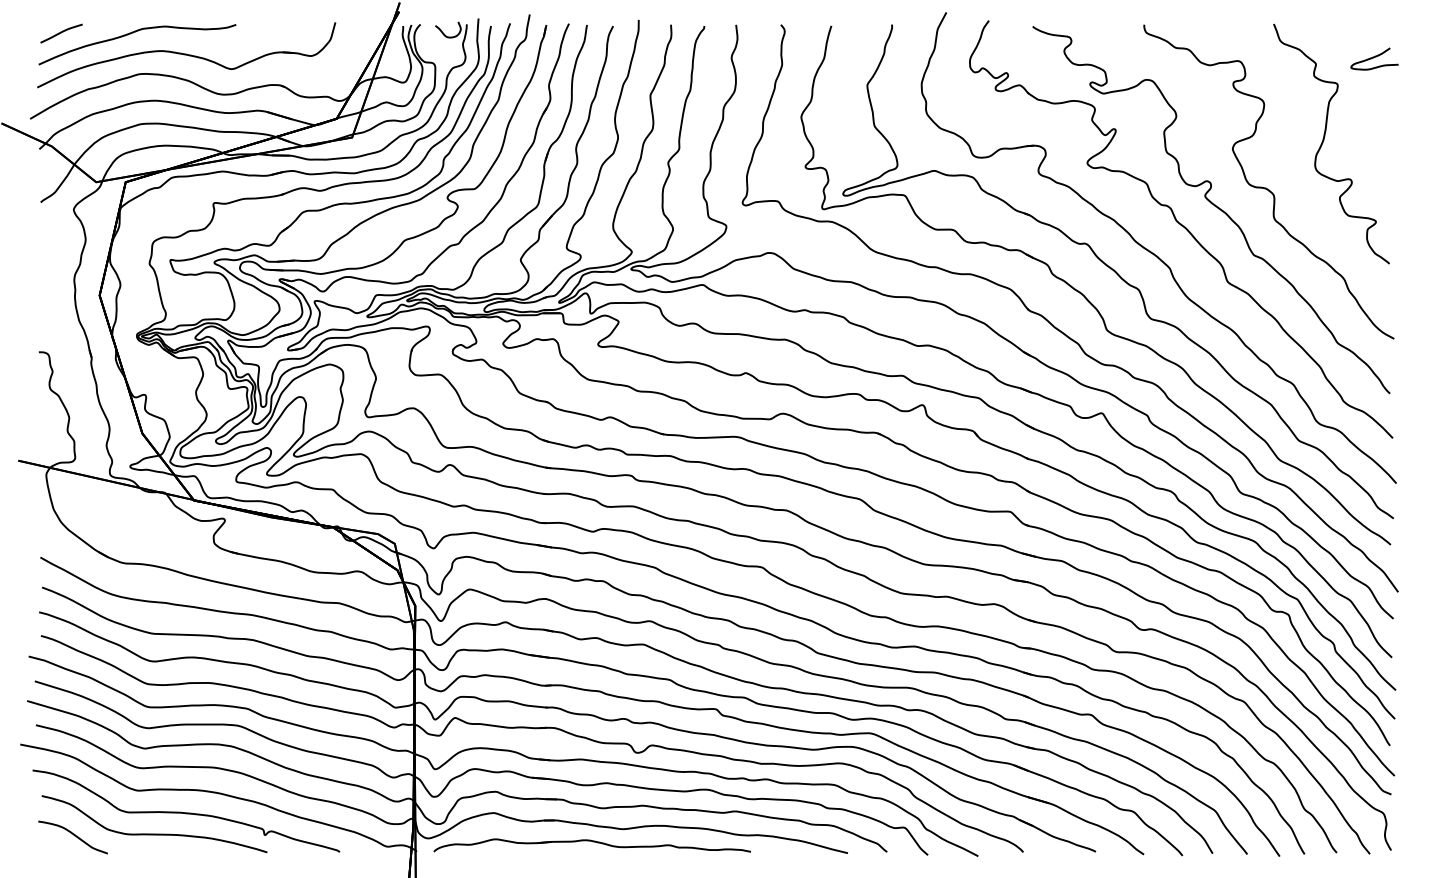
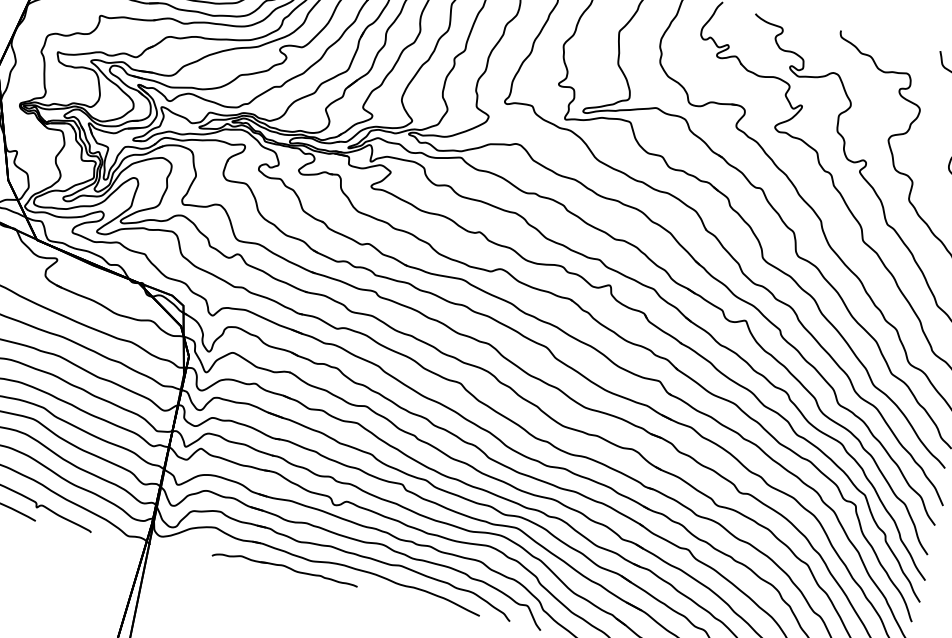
part: (591, 845) -> (284, 568), size x0.6

